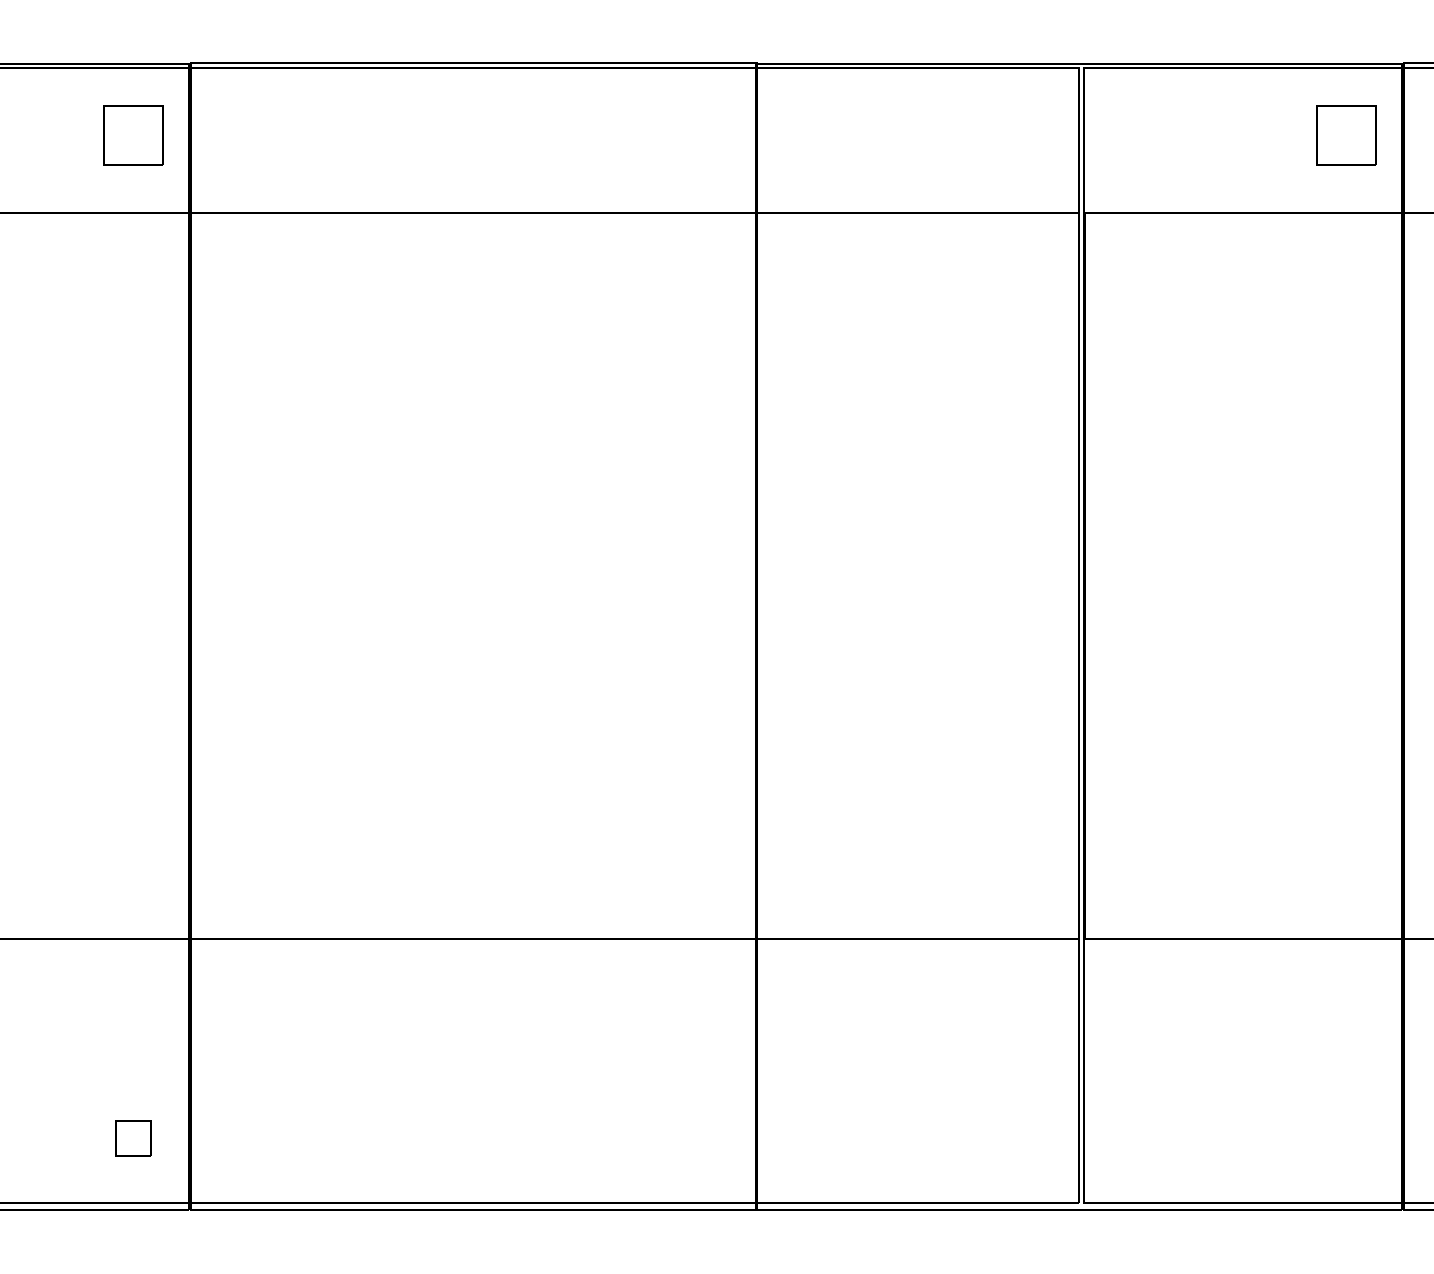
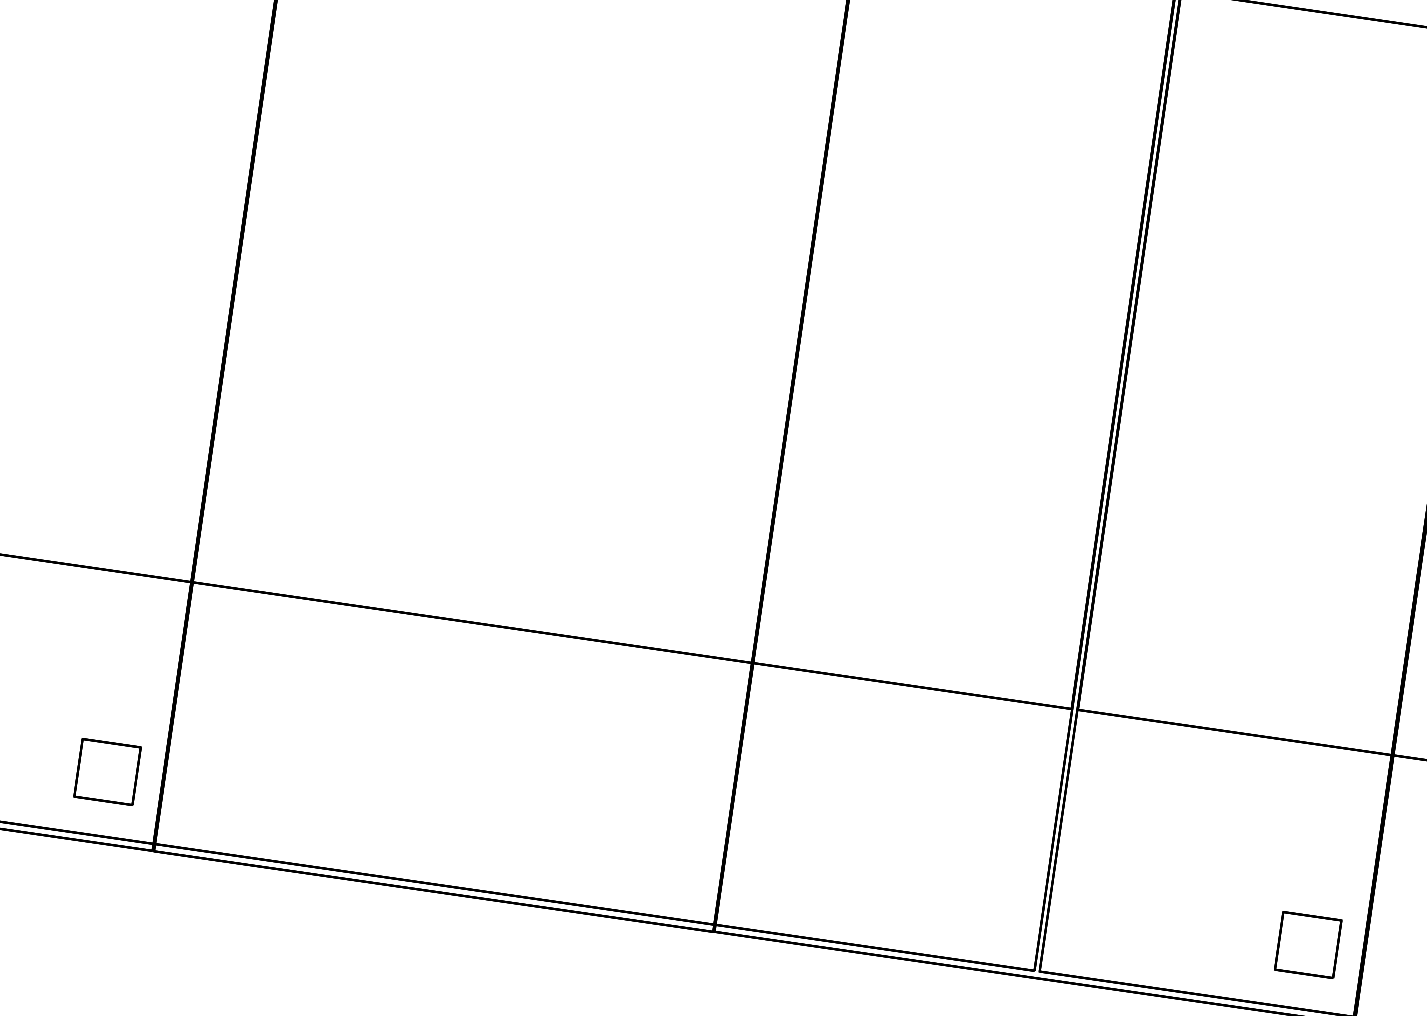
part: (133, 1138) -> (107, 771), size x1.67
part: (1346, 1138) -> (1308, 944), added

